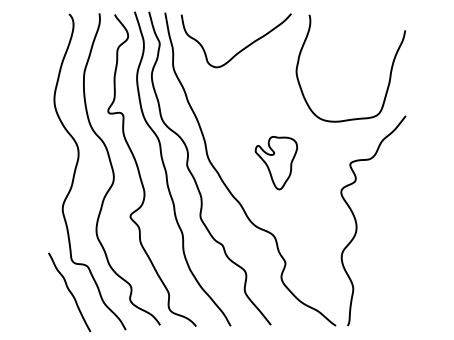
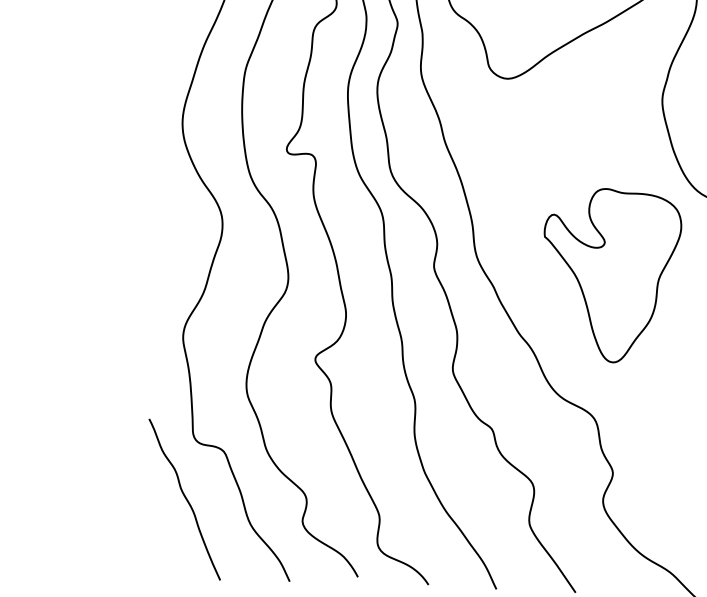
part: (276, 162) -> (609, 274), size x1.67

